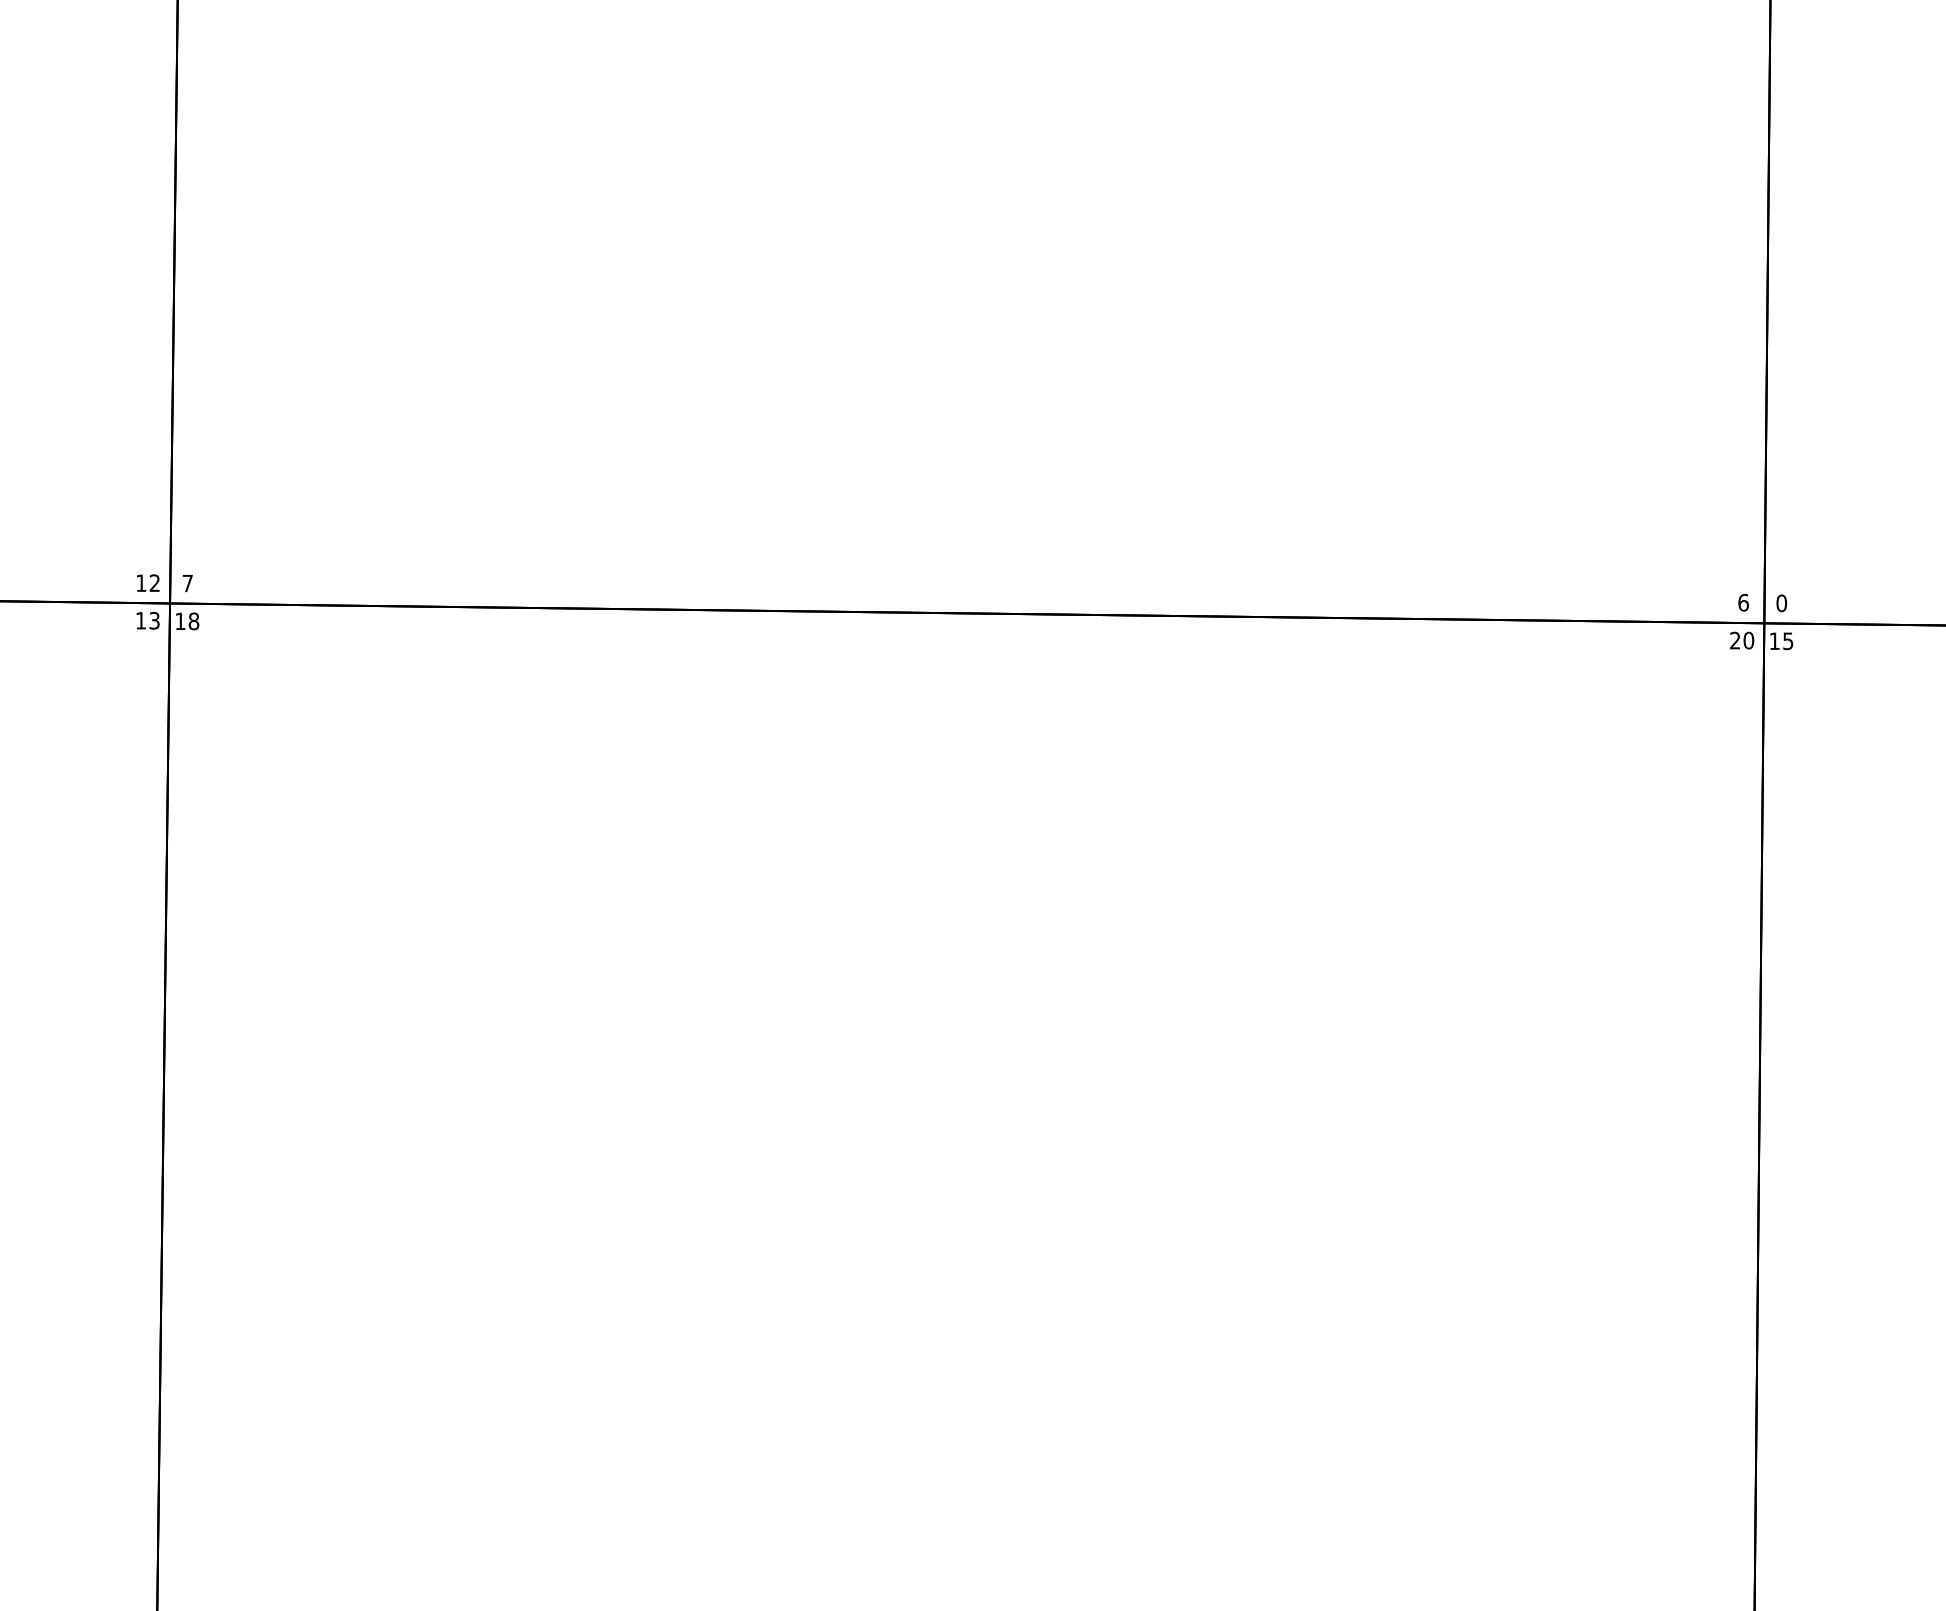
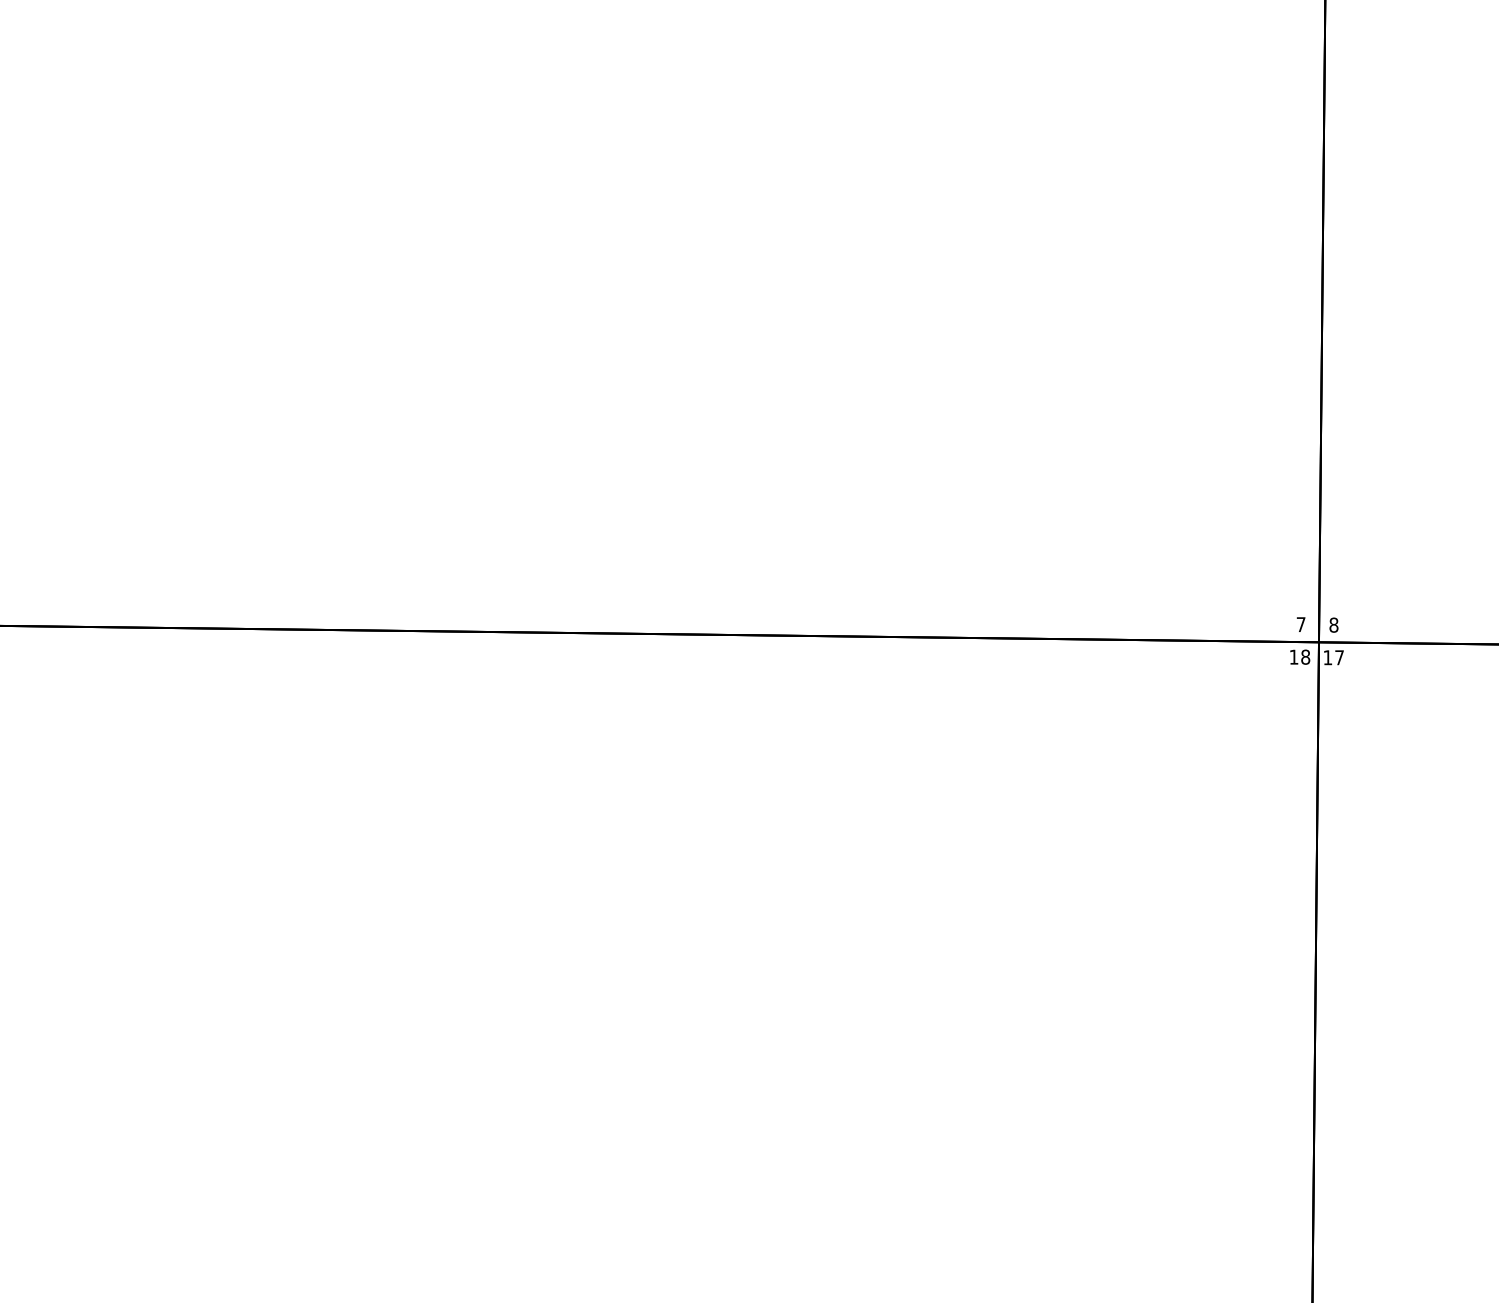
text: (1743, 602) -> (1301, 624), 6 -> 7
text: (1781, 602) -> (1333, 624), 0 -> 8
text: (1742, 640) -> (1300, 657), 20 -> 18
text: (1788, 641) -> (1339, 657), 15 -> 17

